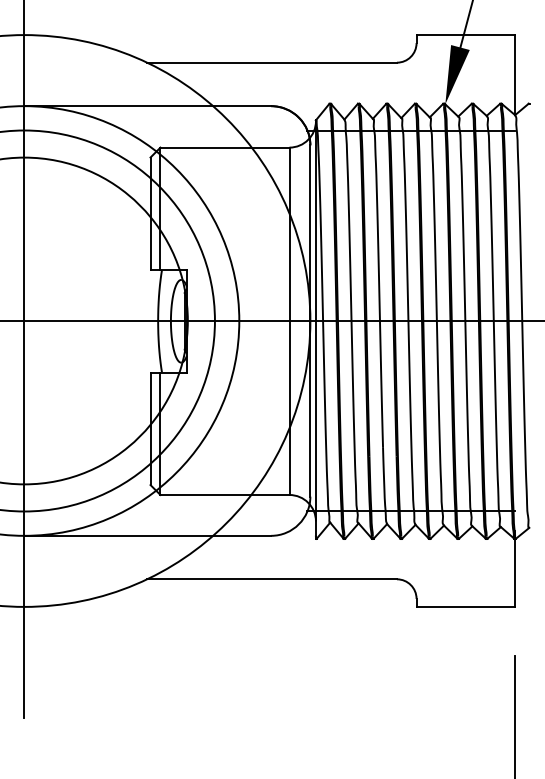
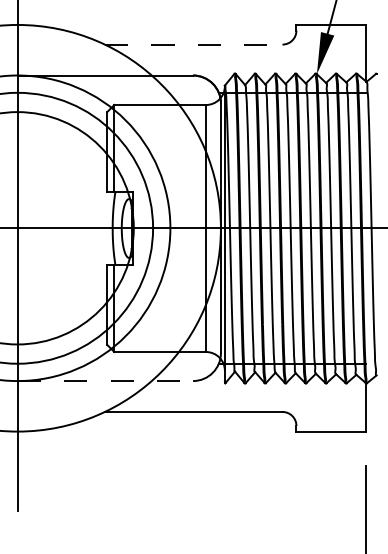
line: (272, 62) -> (194, 44), solid -> dashed
line: (148, 535) -> (105, 380), solid -> dashed

